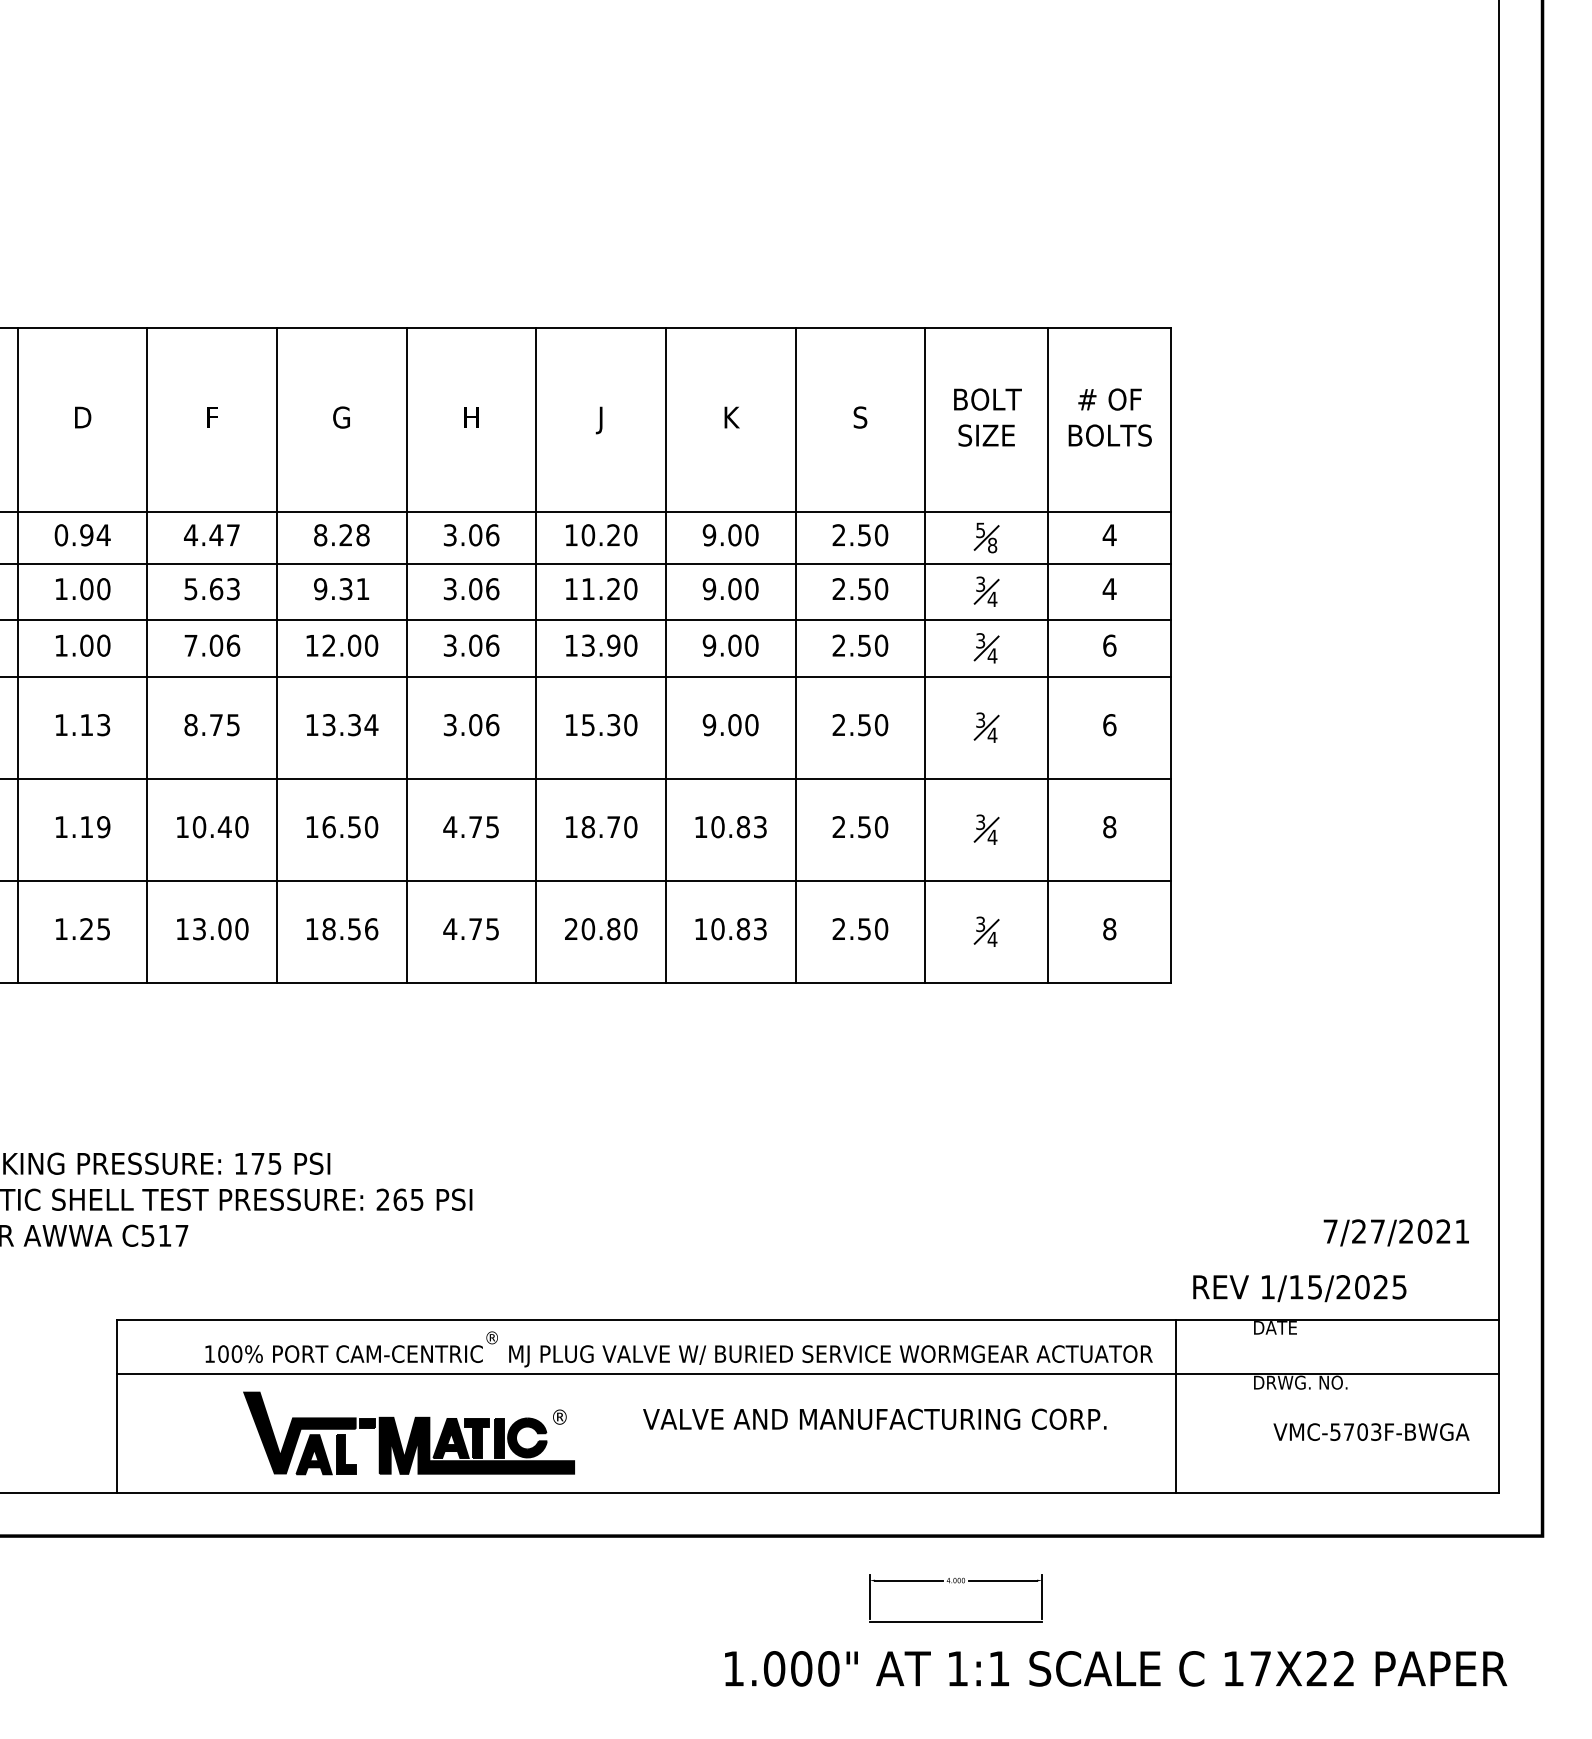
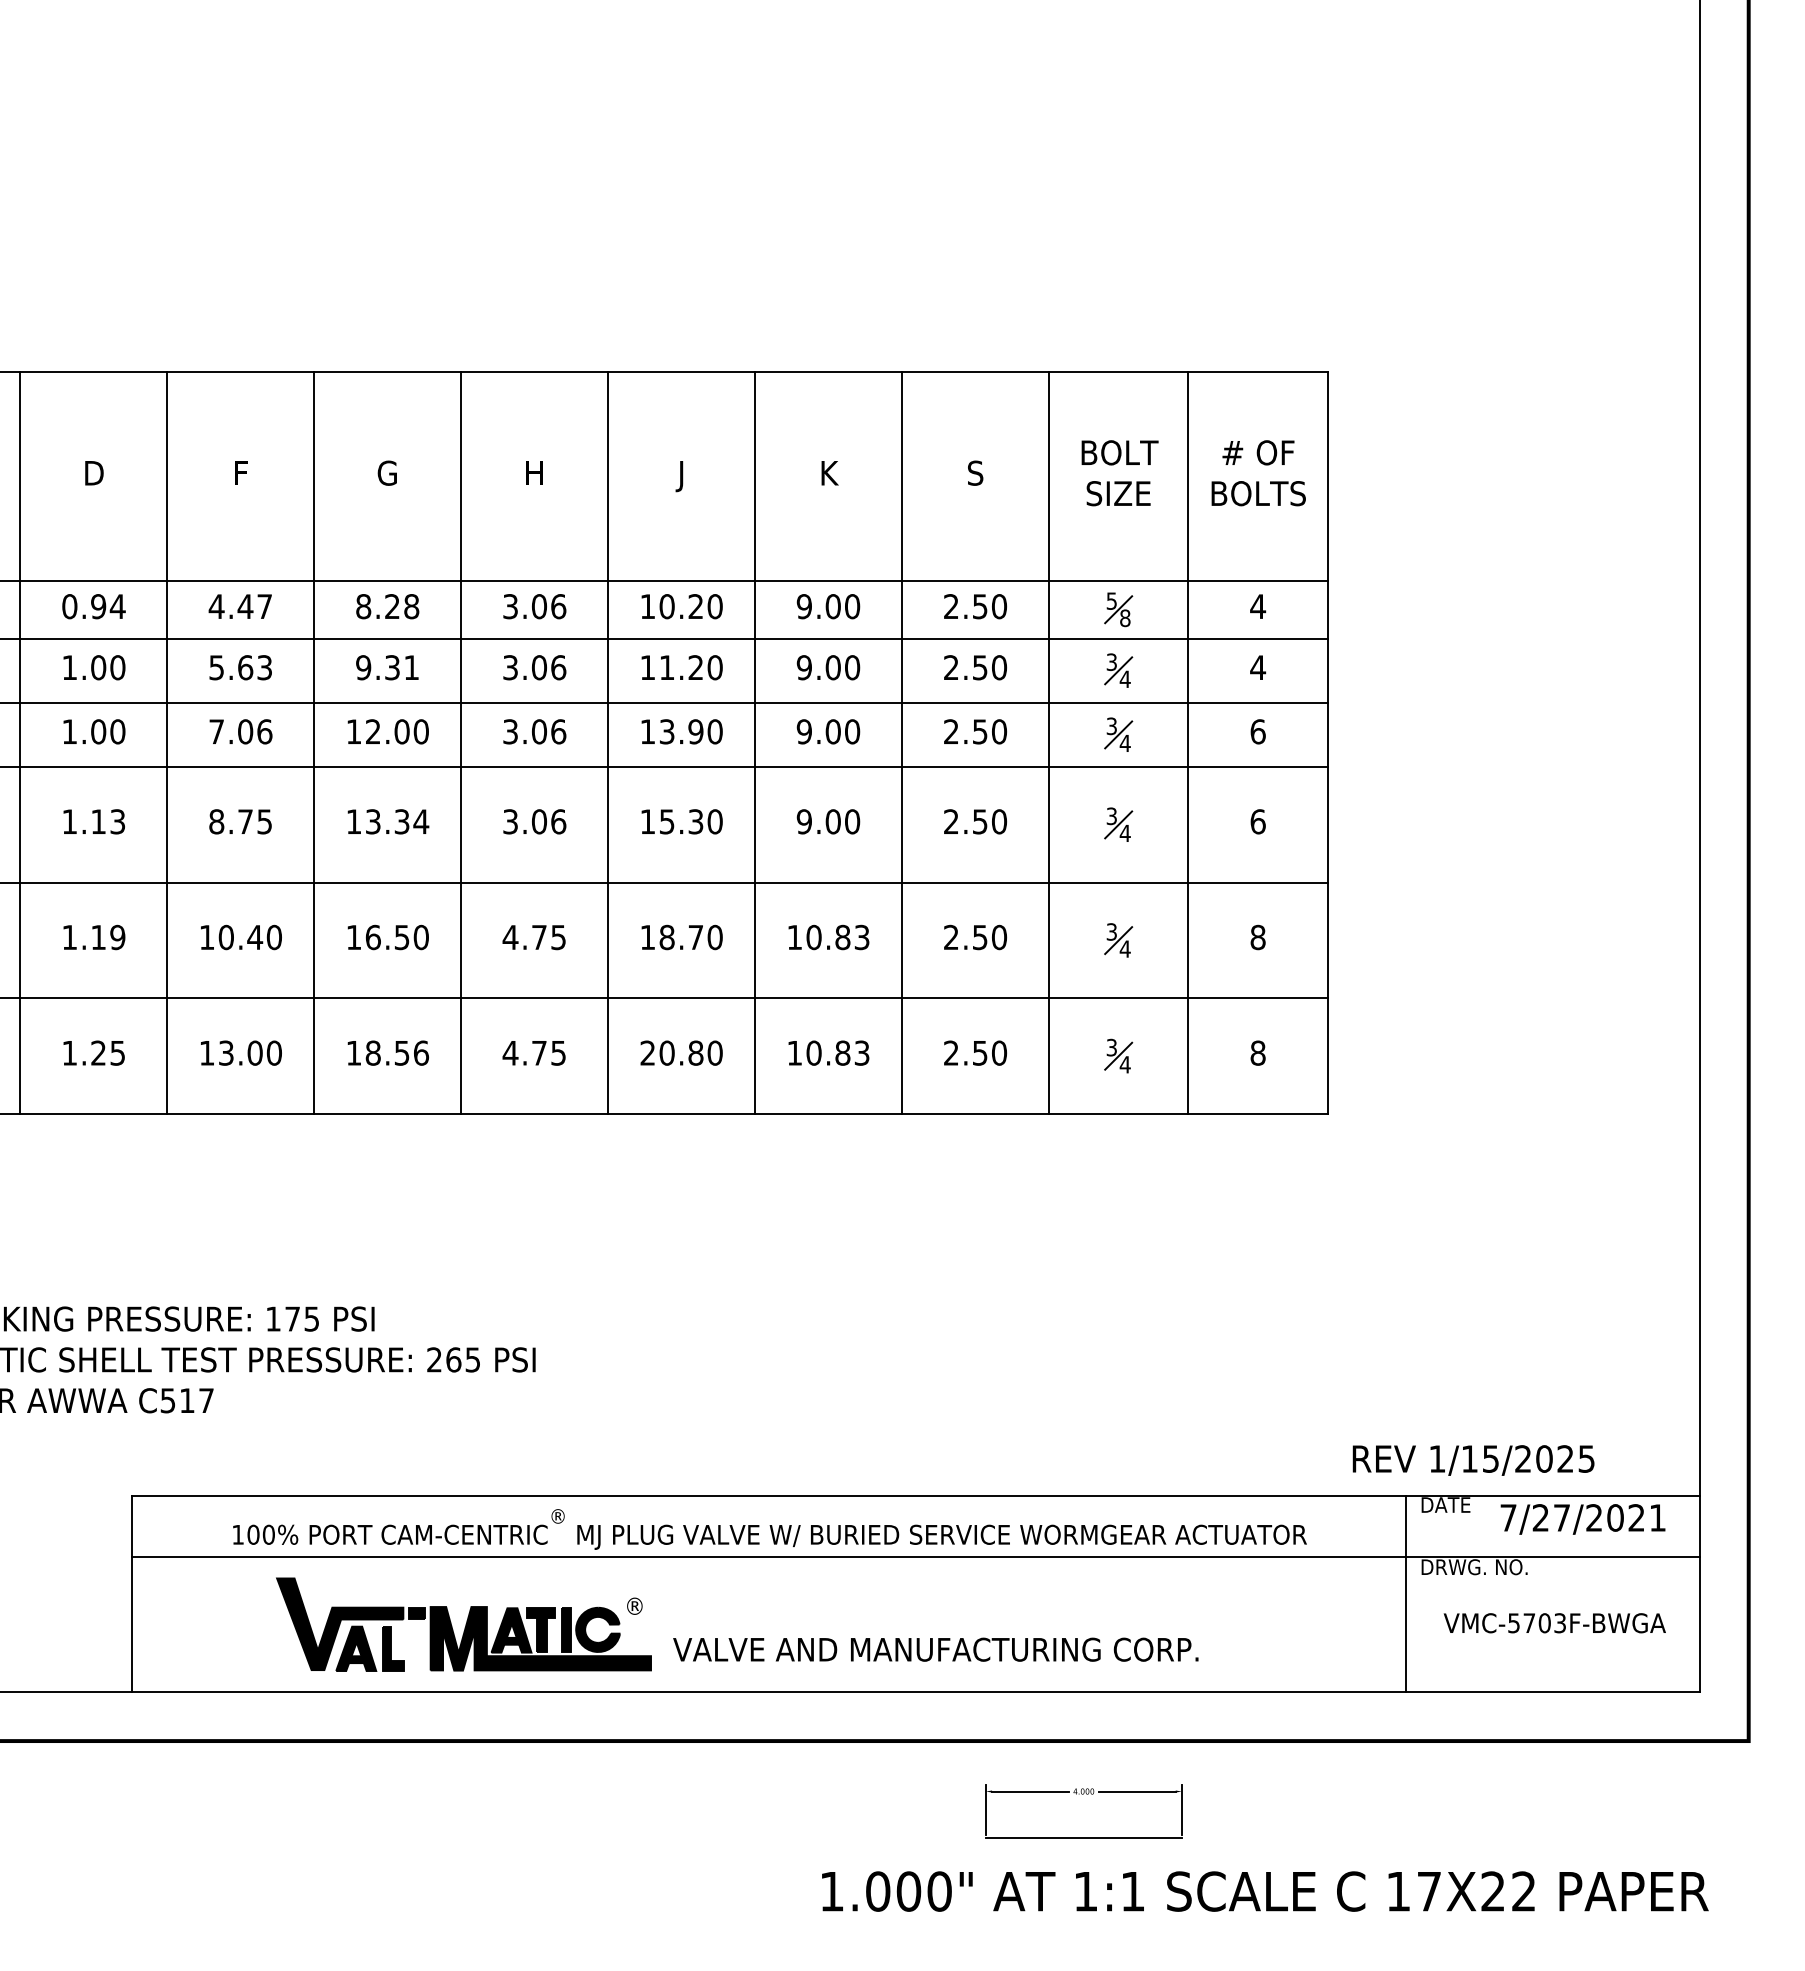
text: (1395, 1232) -> (1582, 1519), moved
line: (1175, 1406) -> (1405, 1594), moved
text: (874, 1419) -> (935, 1649), moved

